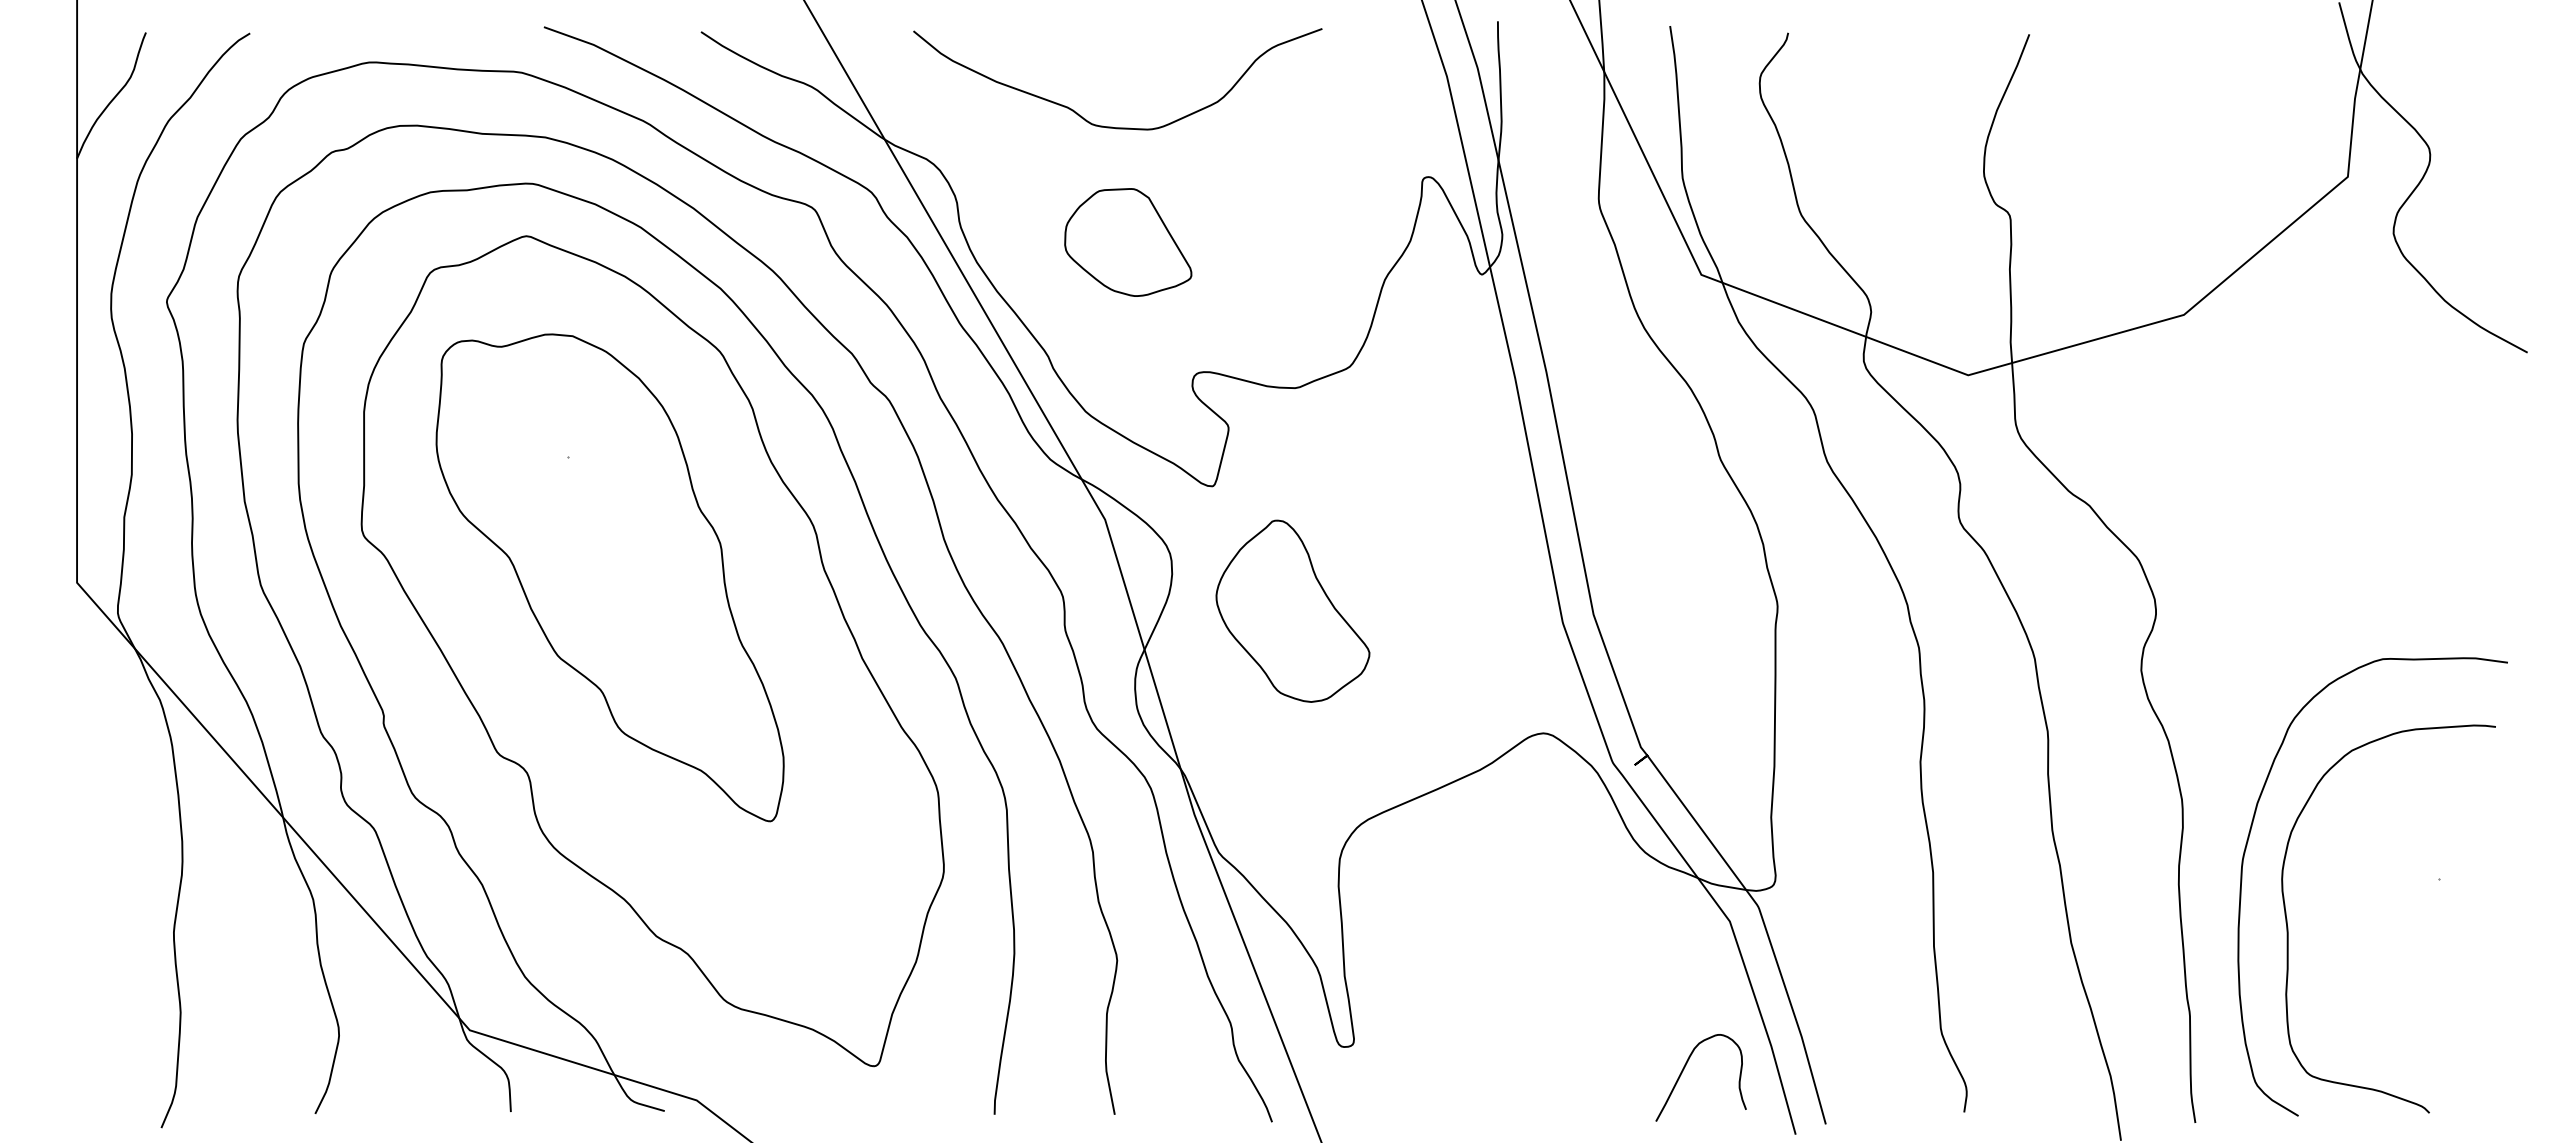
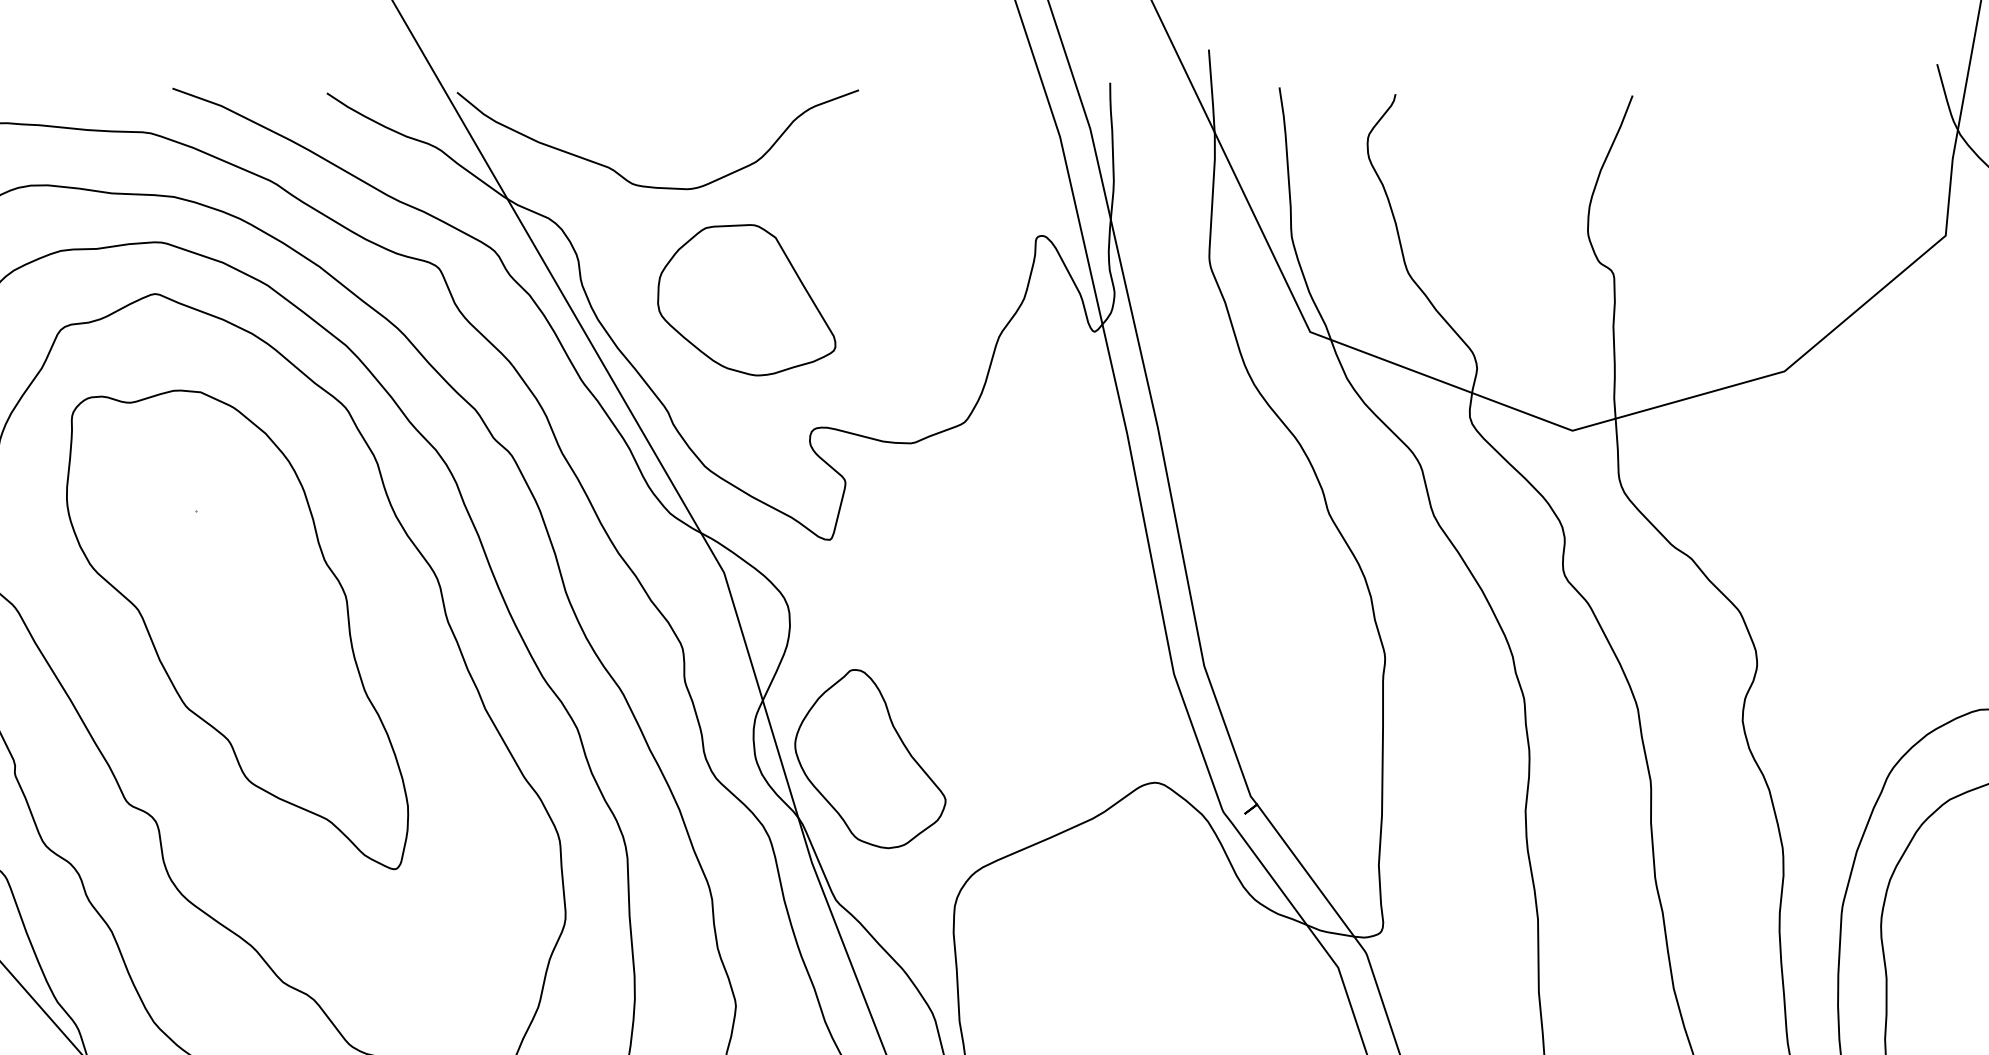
curve: (1112, 126) -> (652, 186), moved
part: (1128, 242) -> (747, 300), size x1.43
part: (1292, 610) -> (869, 758), moved

